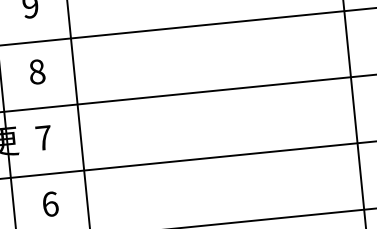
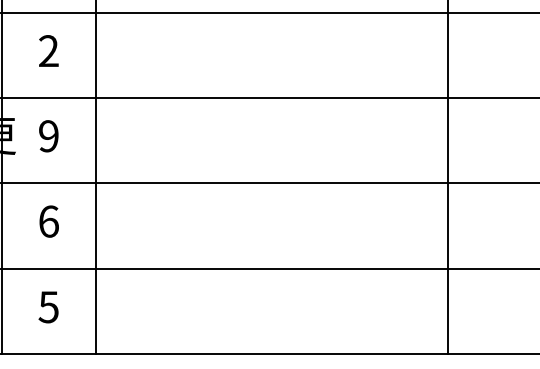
text: (36, 72) -> (48, 51), 8 -> 2
text: (43, 138) -> (48, 136), 7 -> 9

